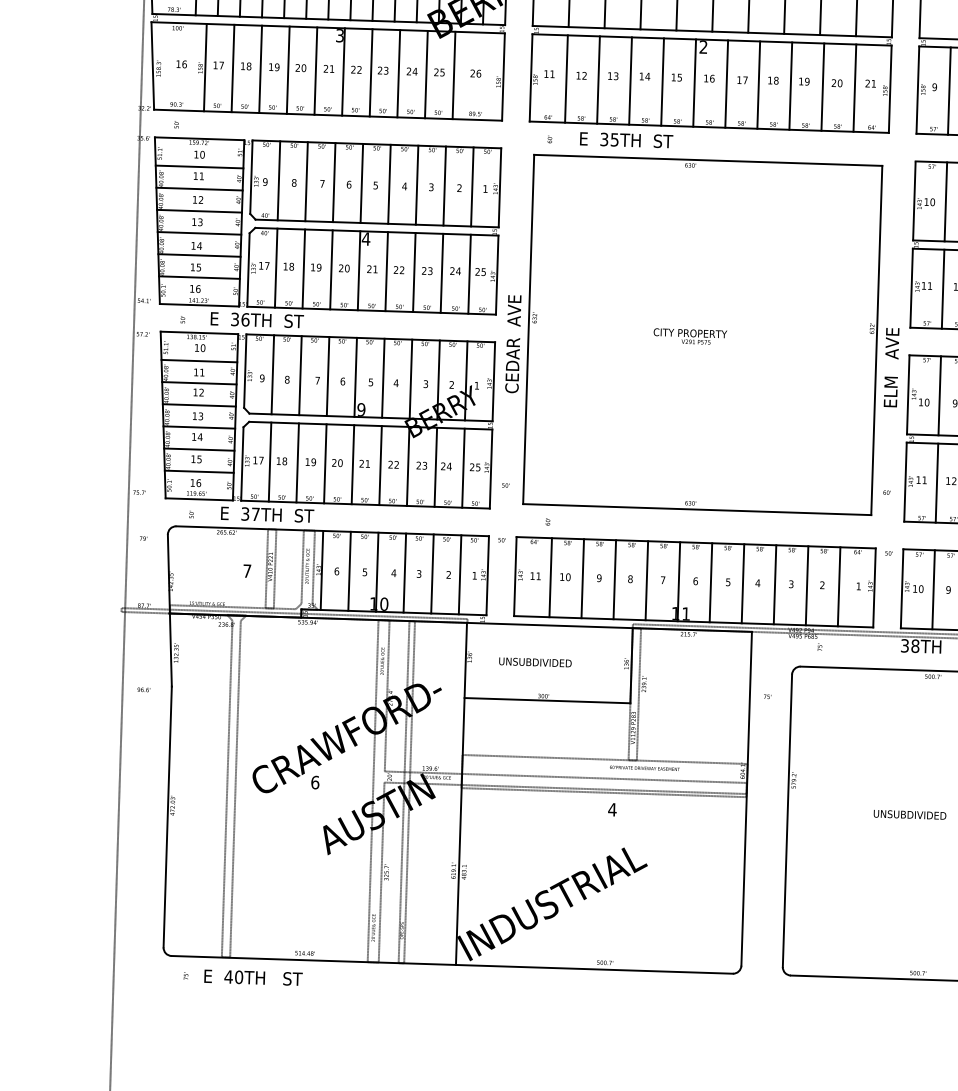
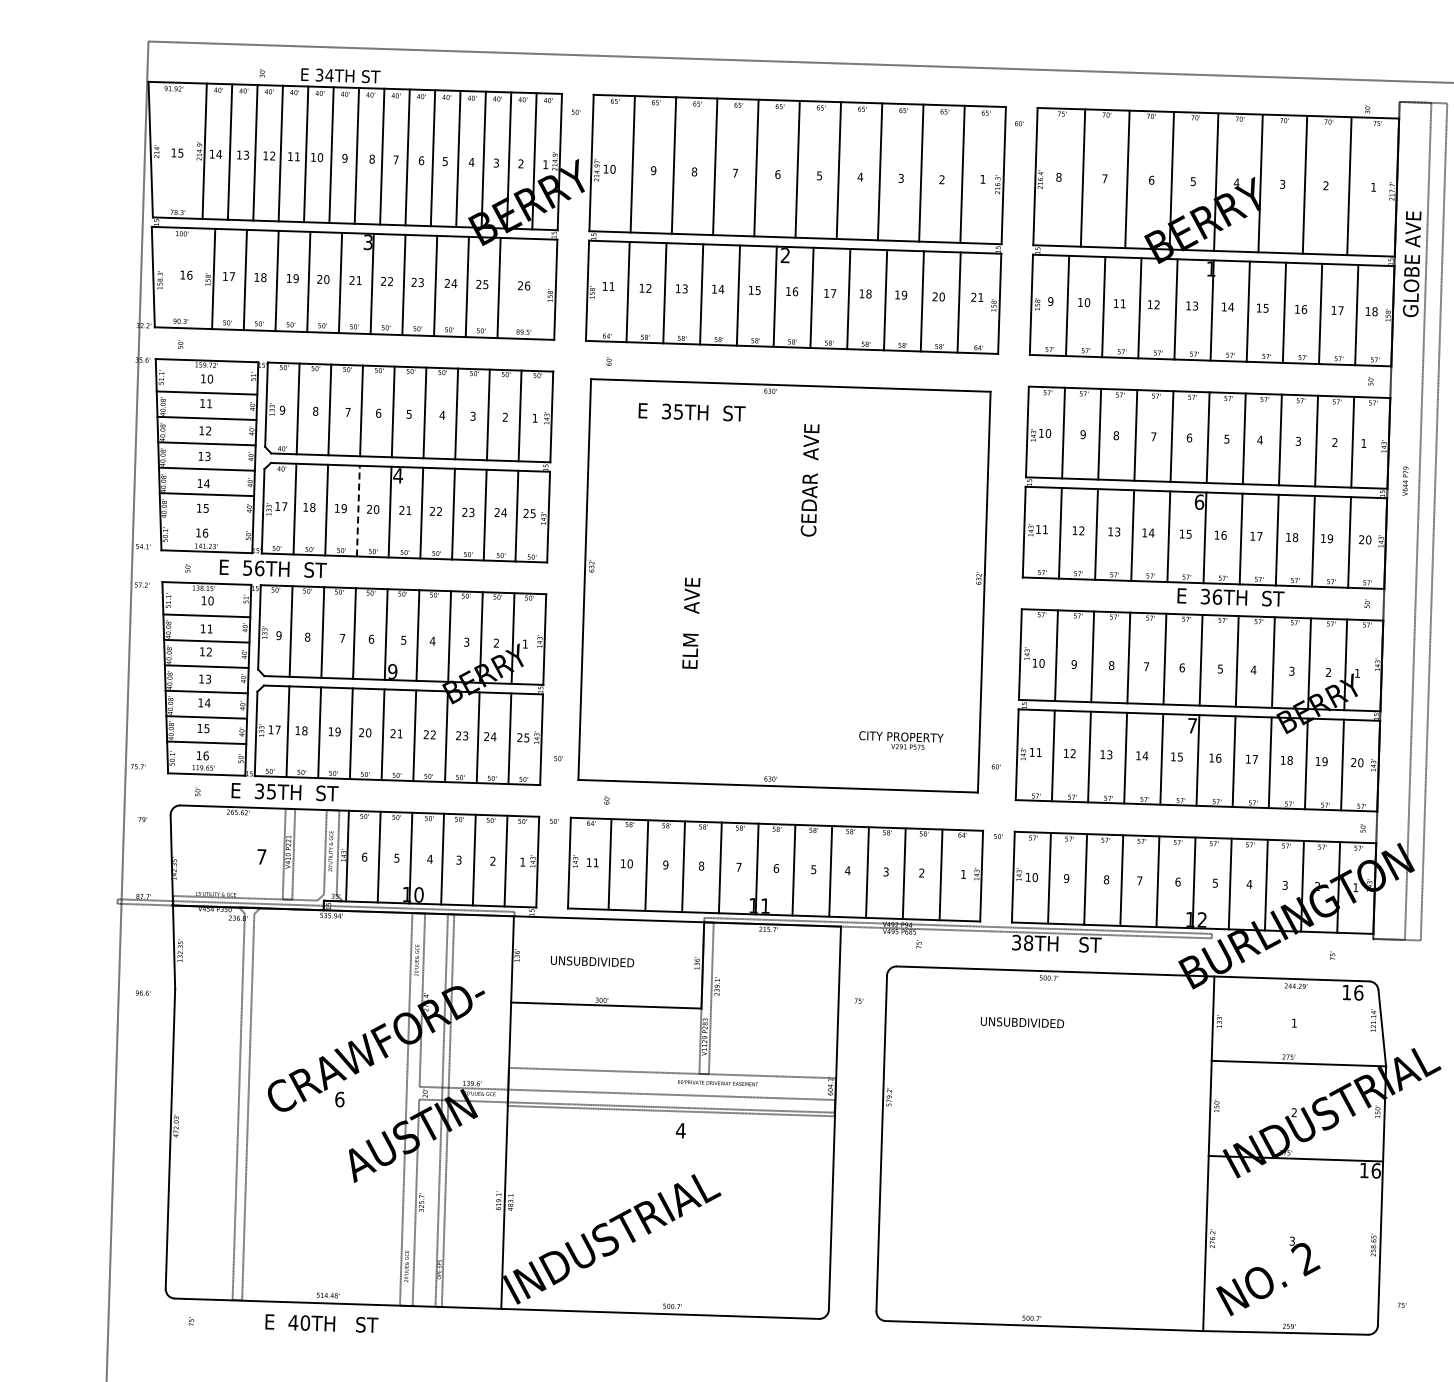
text: (626, 140) -> (691, 412), moved
line: (331, 269) -> (358, 510), solid -> dashed
line: (199, 277) -> (206, 519), removed
text: (235, 318) -> (248, 567), 36TH -> 56TH
text: (690, 336) -> (901, 740), moved
text: (512, 344) -> (809, 480), moved
text: (891, 366) -> (691, 622), moved
text: (255, 514) -> (271, 791), 37TH -> 35TH
text: (910, 814) -> (1022, 1022), moved
text: (253, 977) -> (321, 1323), moved

